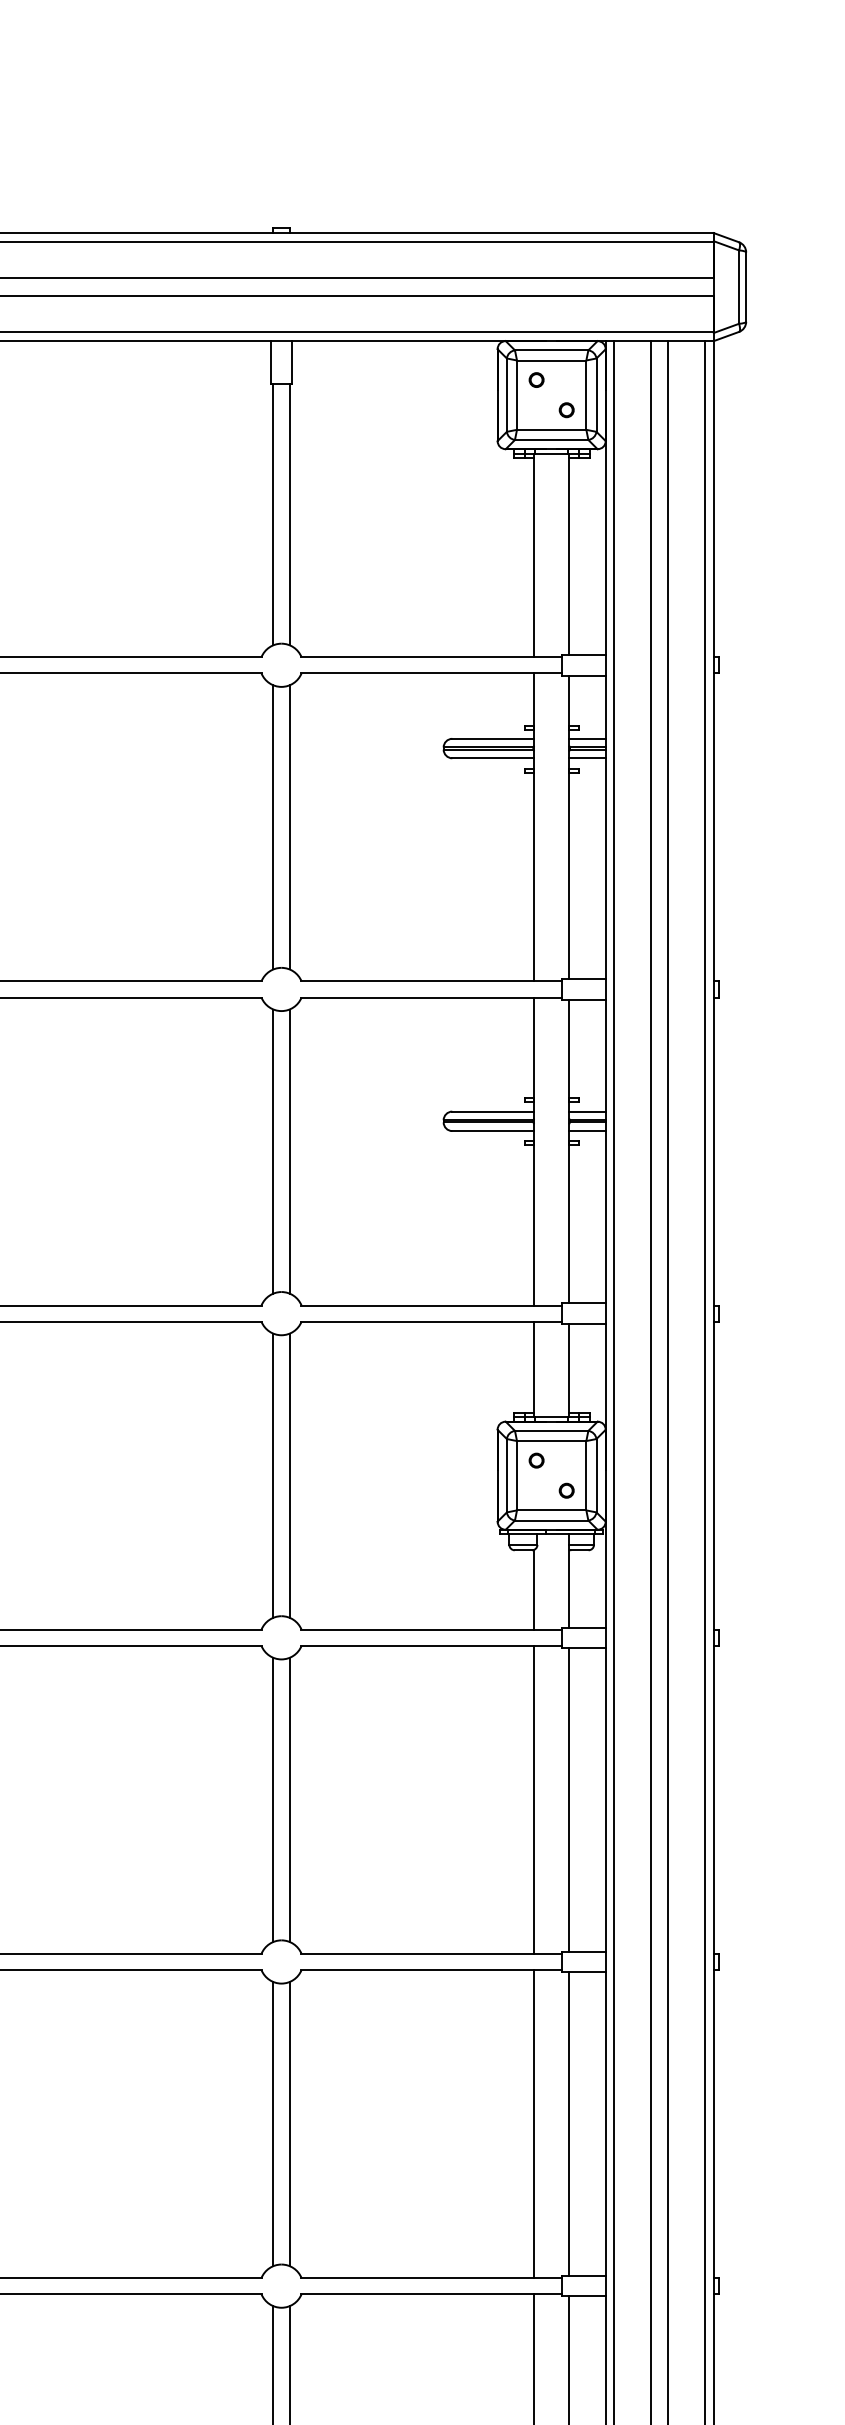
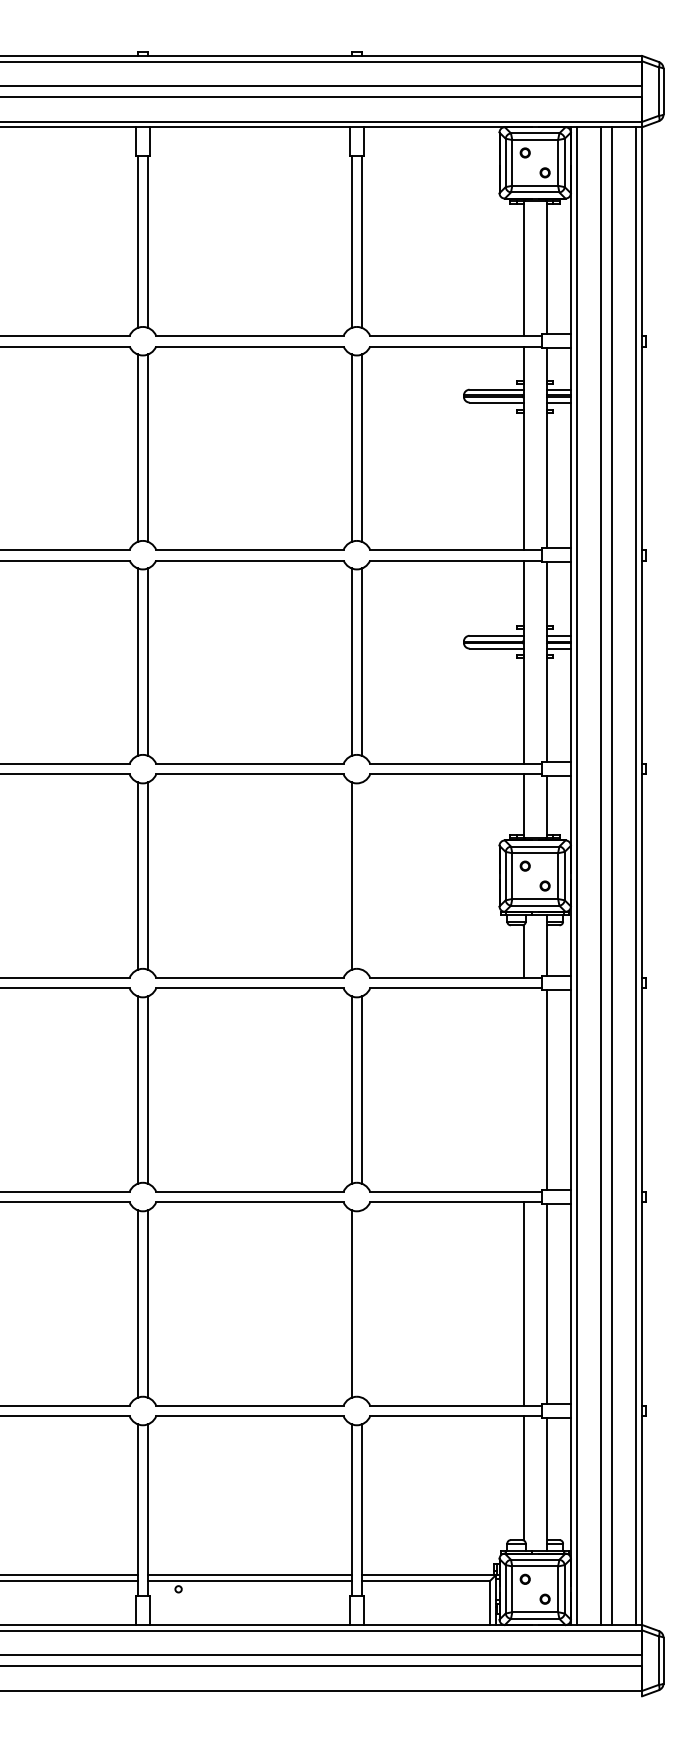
line: (290, 1474) -> (362, 875), removed
line: (533, 1799) -> (523, 1089), removed
line: (290, 2123) -> (362, 1303), removed

